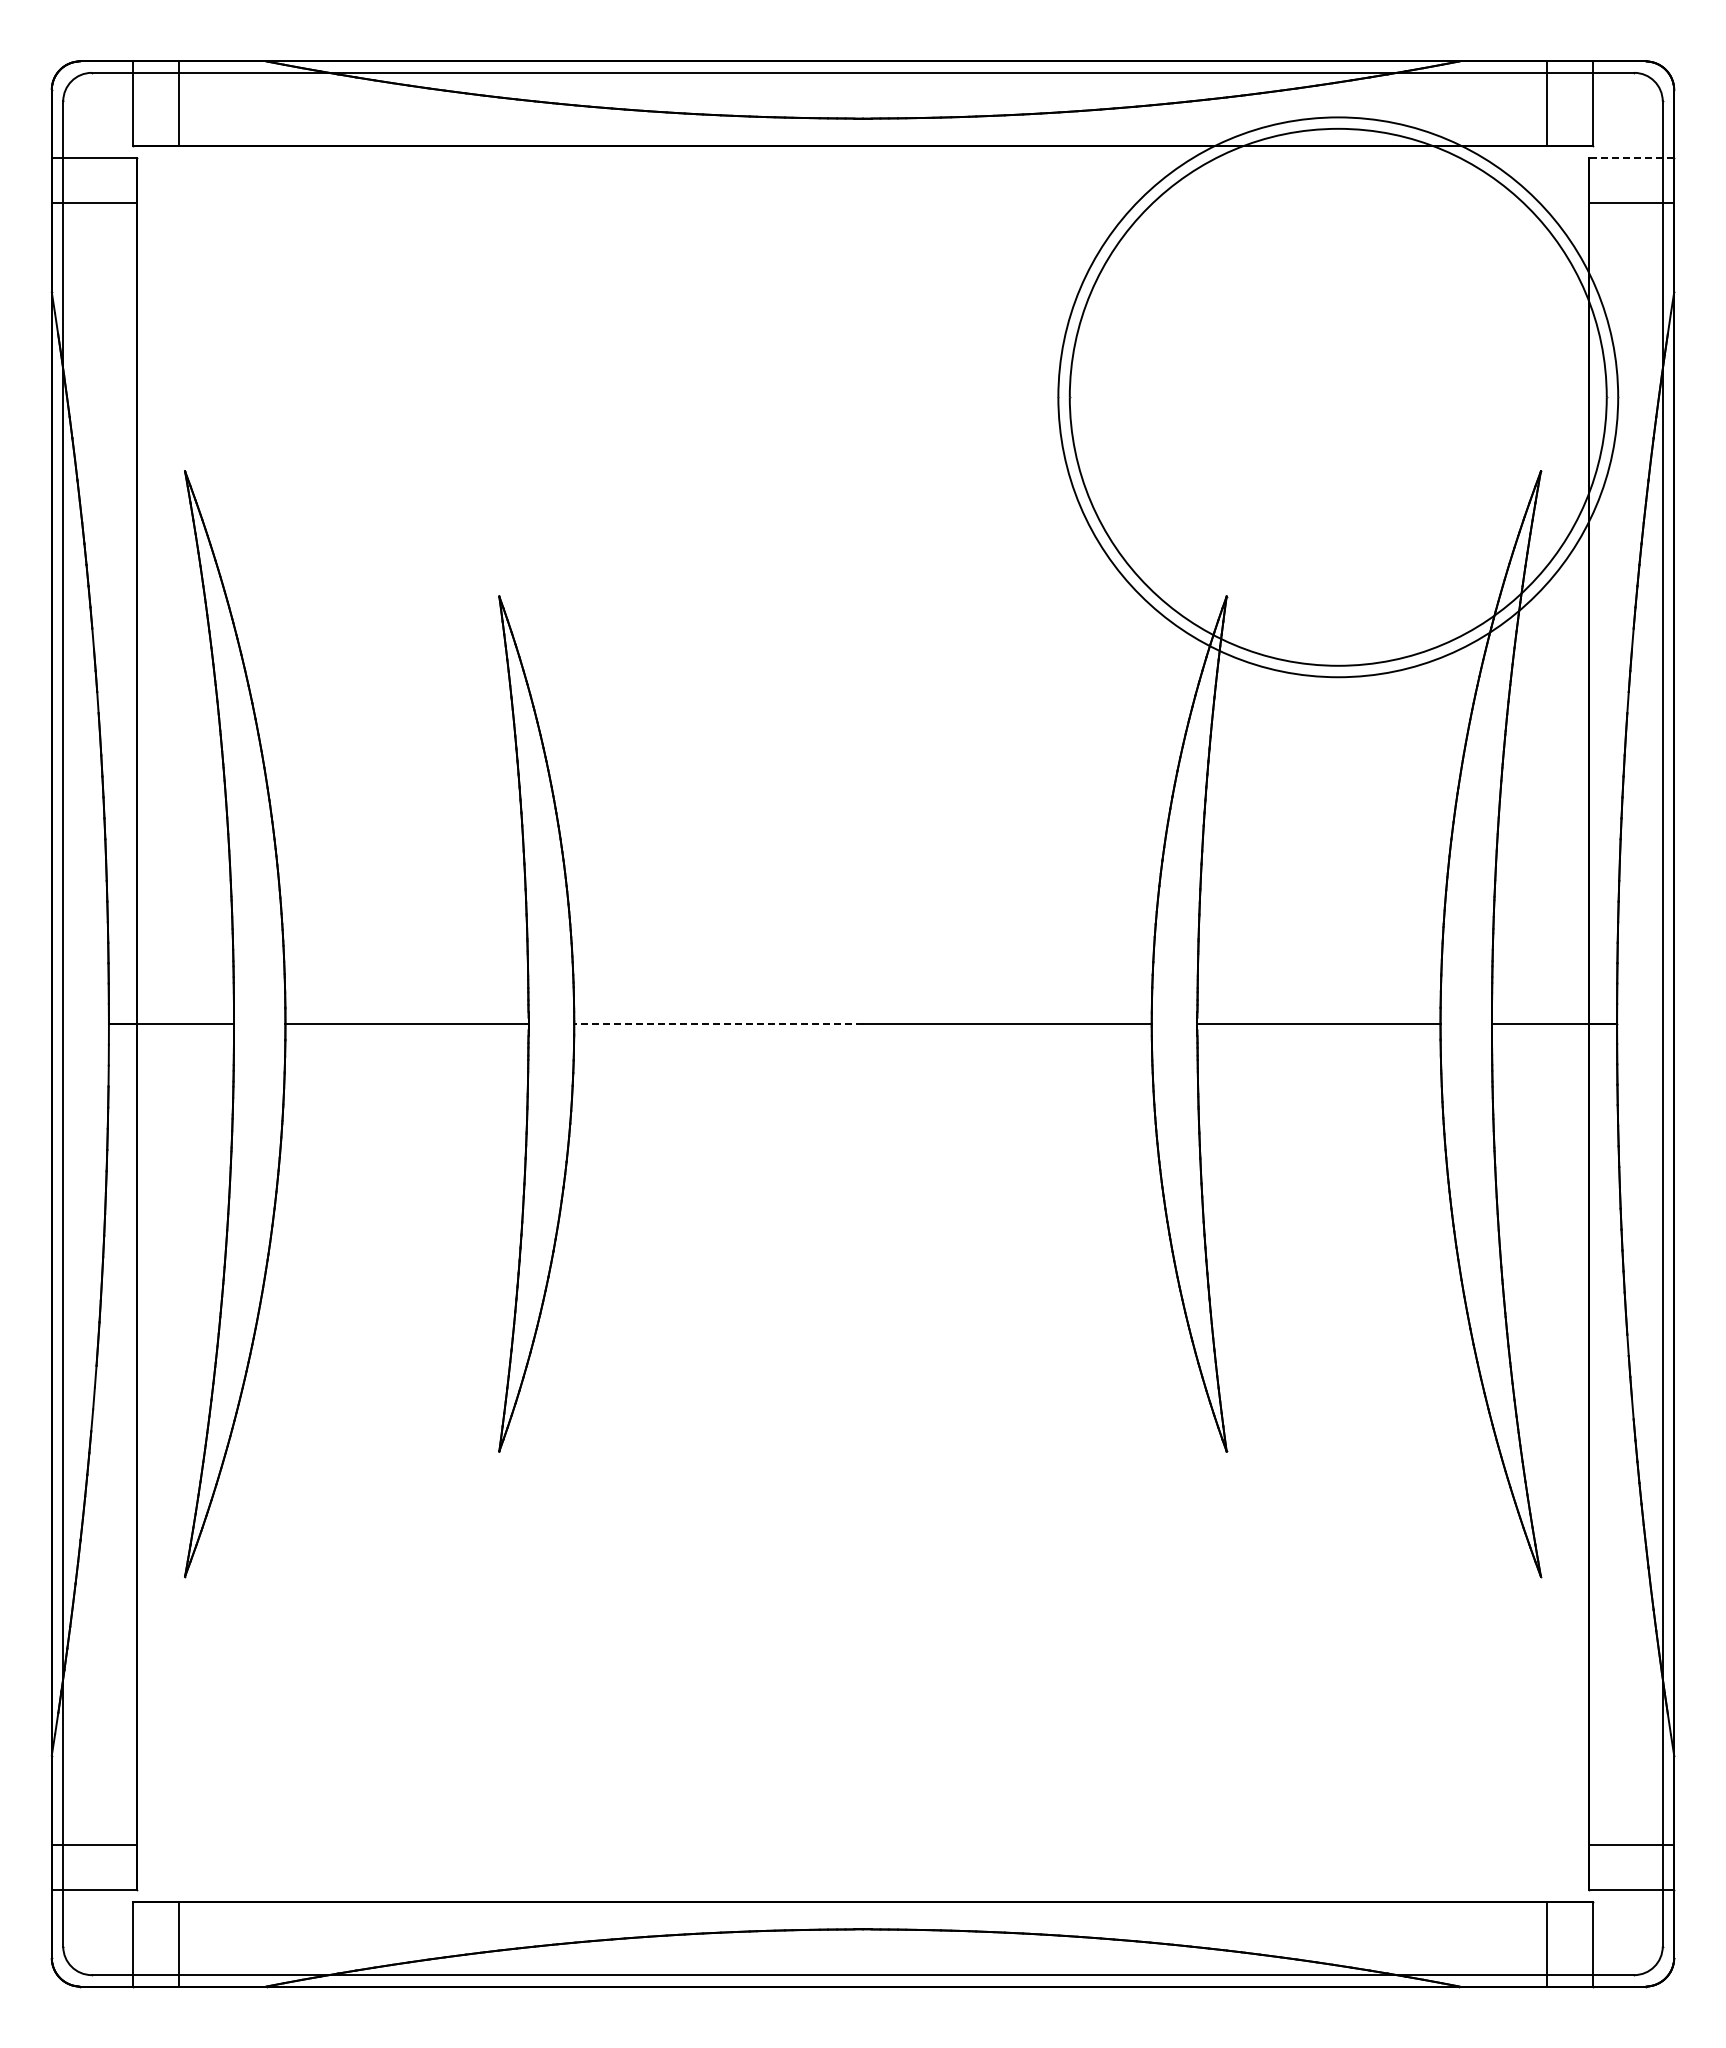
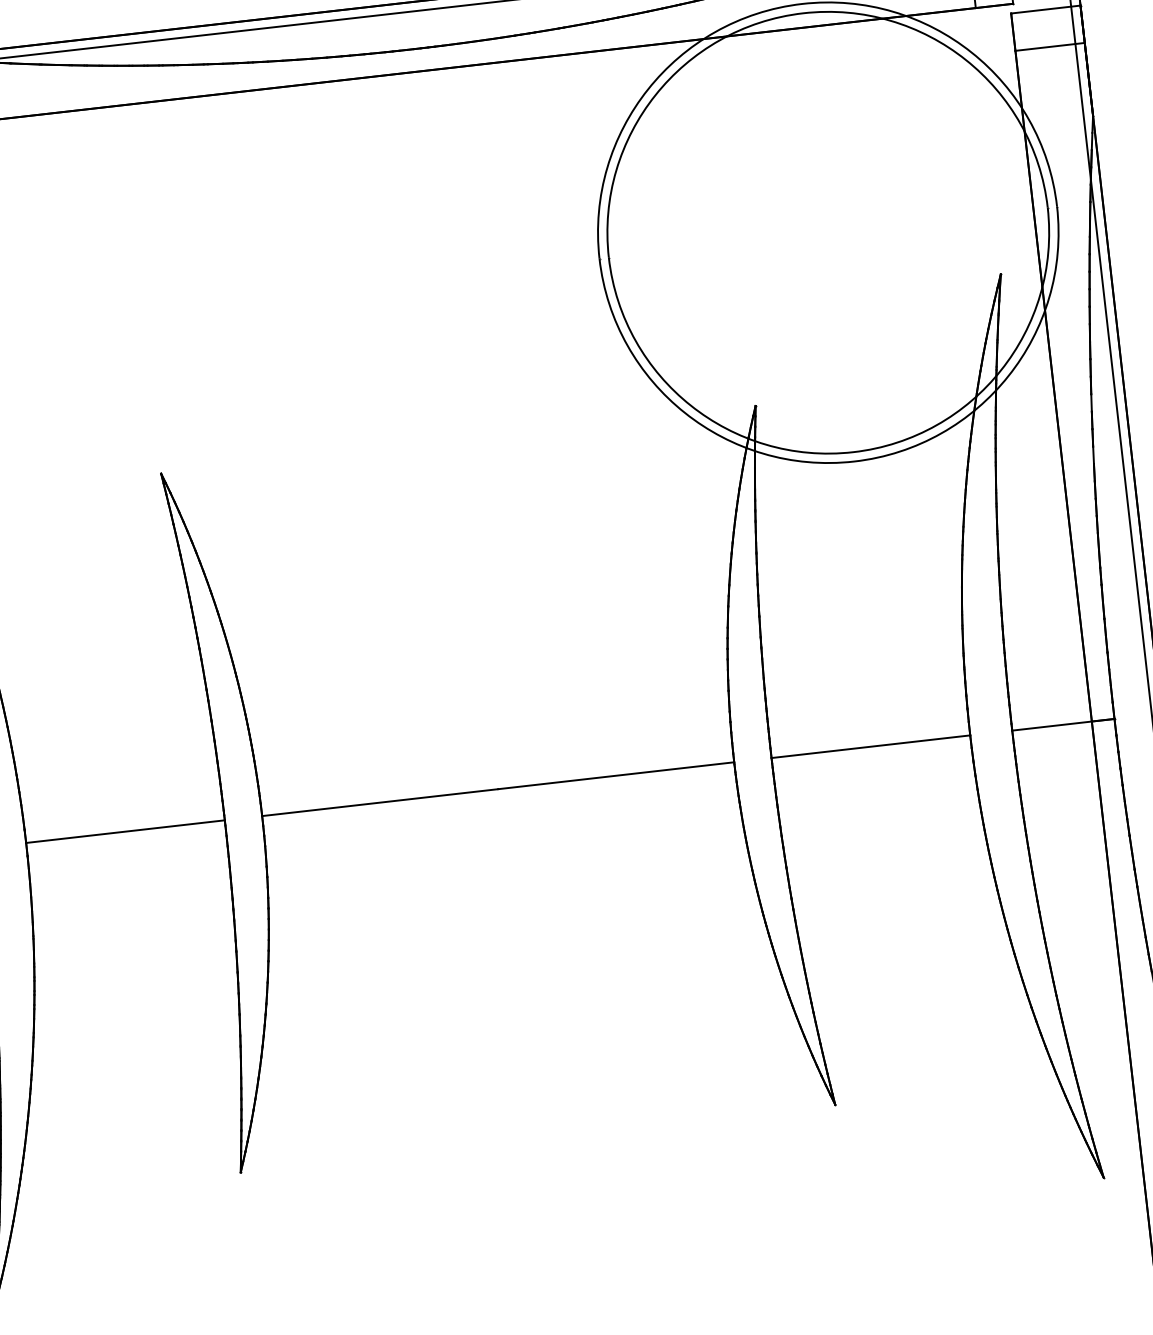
line: (1631, 157) -> (1045, 9), dashed -> solid
line: (718, 1024) -> (380, 803), dashed -> solid

